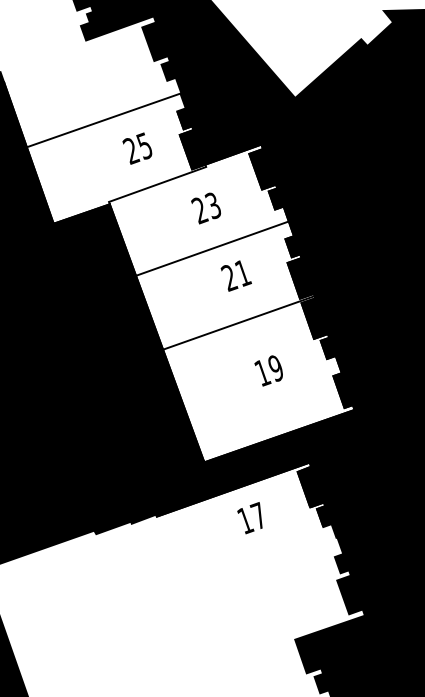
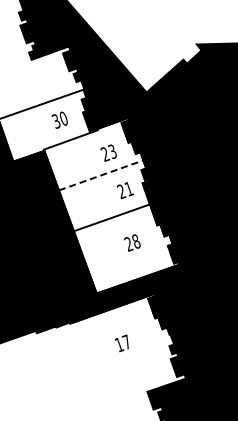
text: (137, 147) -> (59, 119), 25 -> 30
text: (205, 207) -> (108, 152), moved
line: (213, 248) -> (101, 175), solid -> dashed
text: (234, 275) -> (124, 190), moved
text: (269, 369) -> (132, 242), 19 -> 28
text: (249, 518) -> (121, 343), moved

